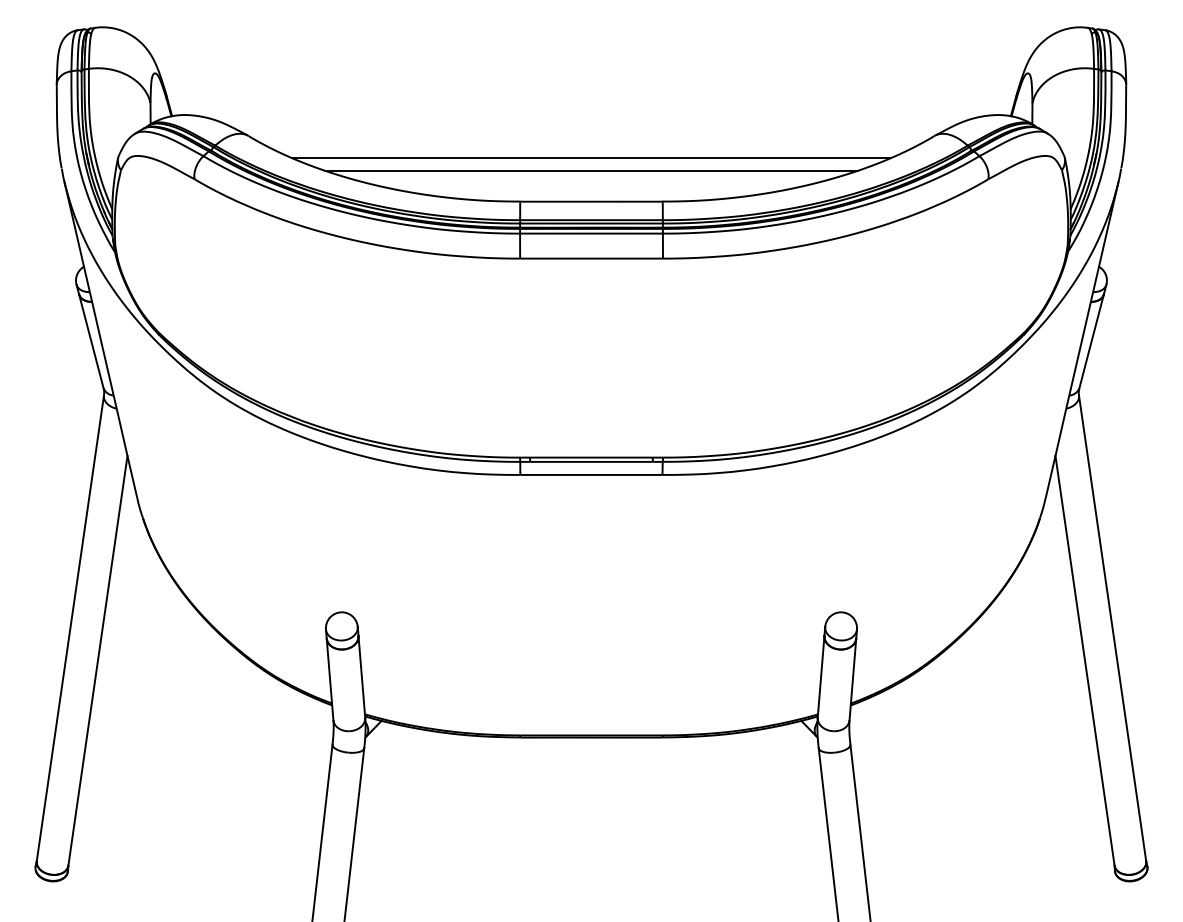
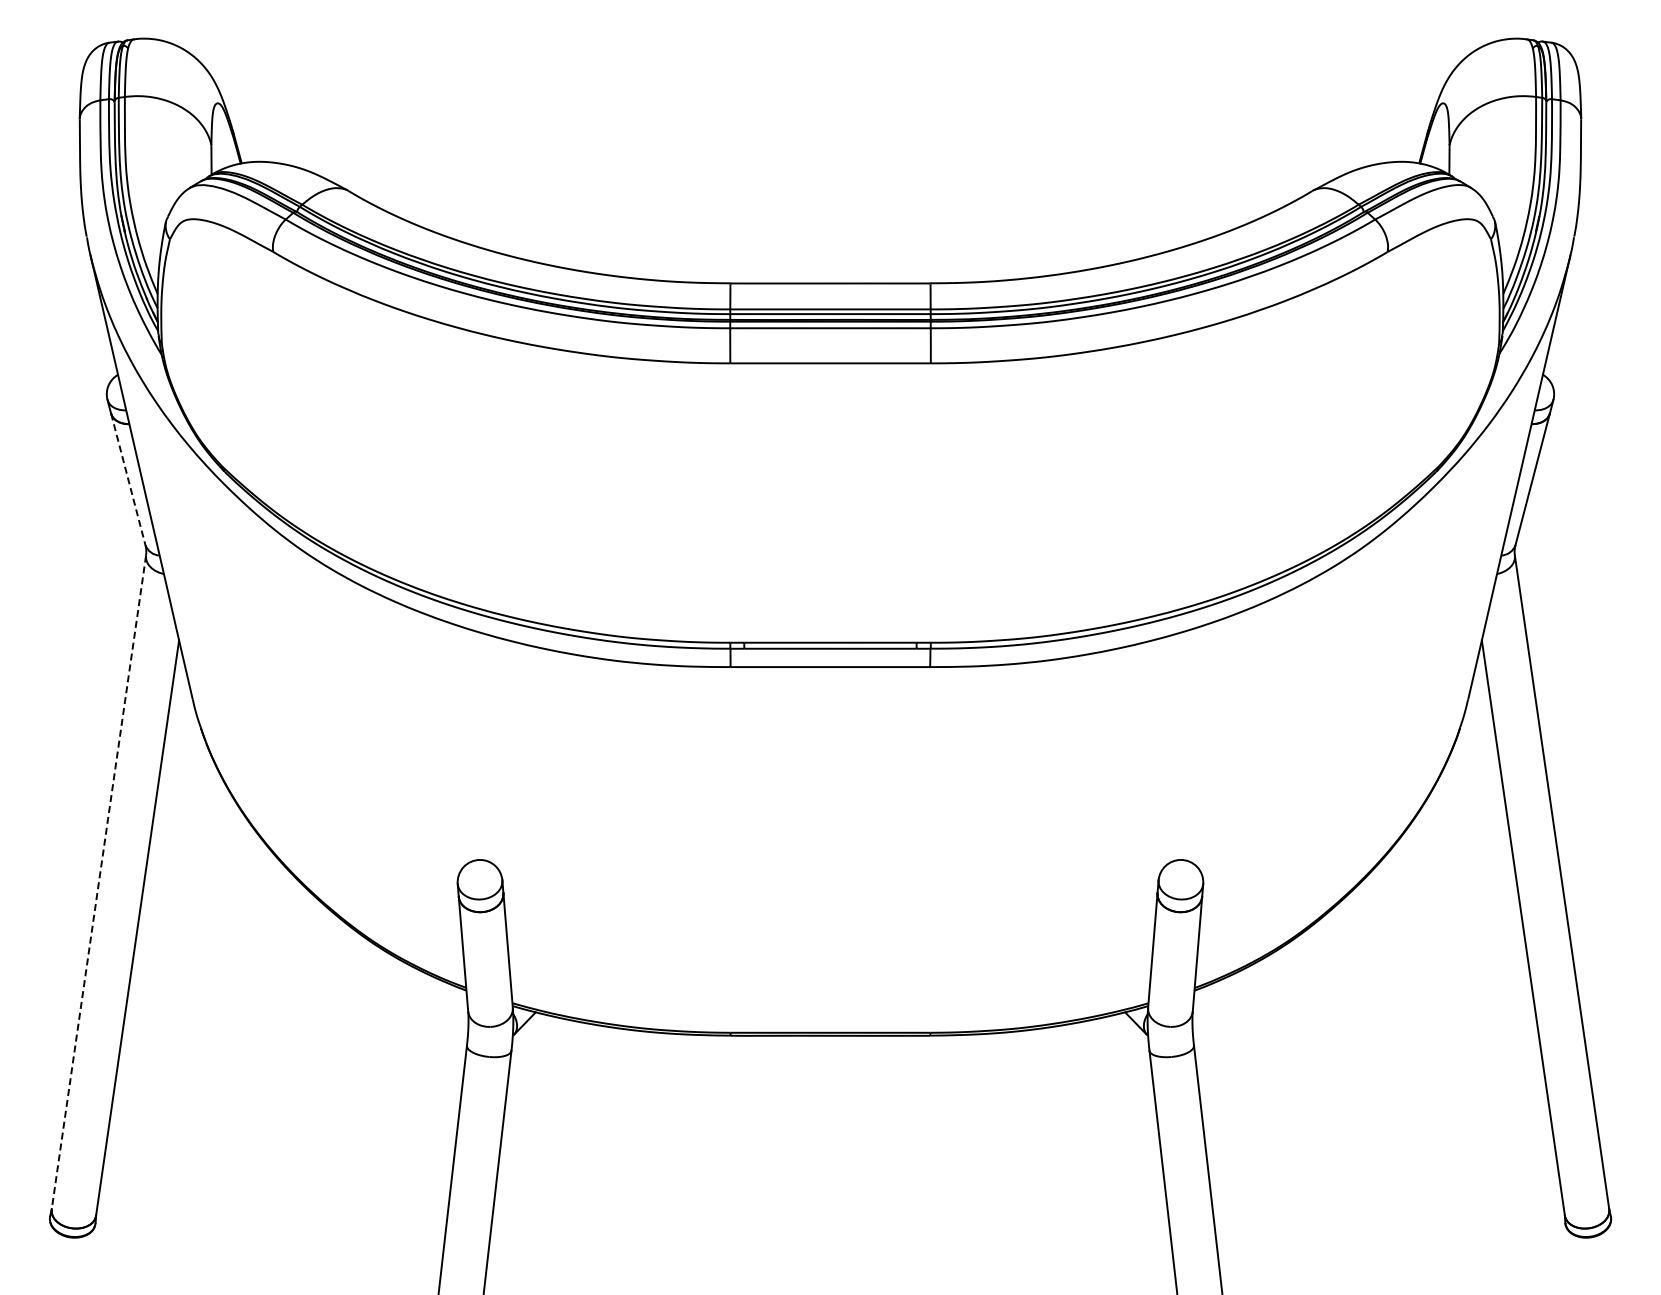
line: (591, 158) -> (830, 222), removed
line: (591, 170) -> (830, 239), removed
line: (91, 341) -> (128, 479), solid -> dashed
line: (70, 629) -> (98, 883), solid -> dashed

